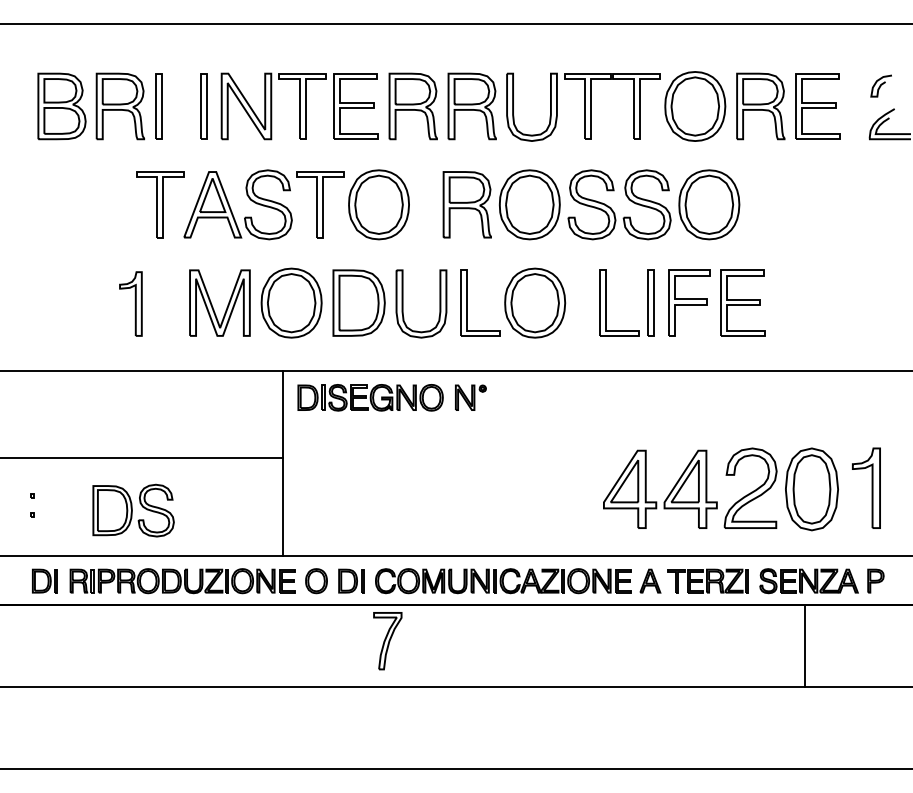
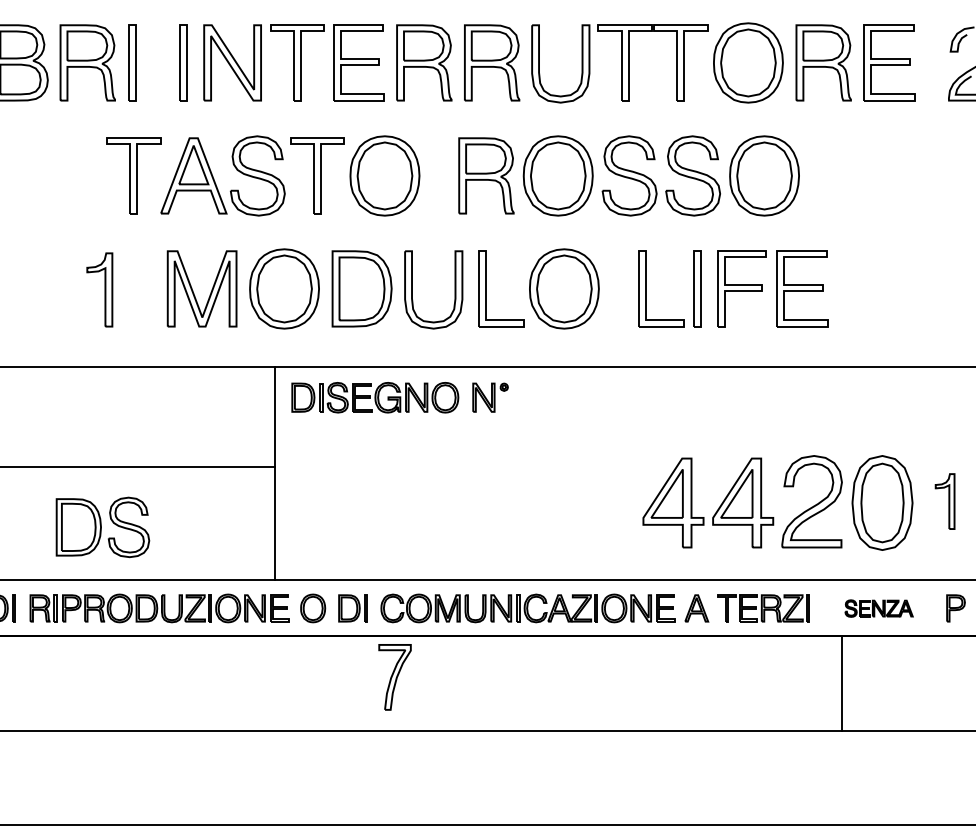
part: (866, 487) -> (945, 500), size x0.6
part: (808, 581) -> (878, 608), size x0.6
line: (805, 646) -> (841, 683), moved

